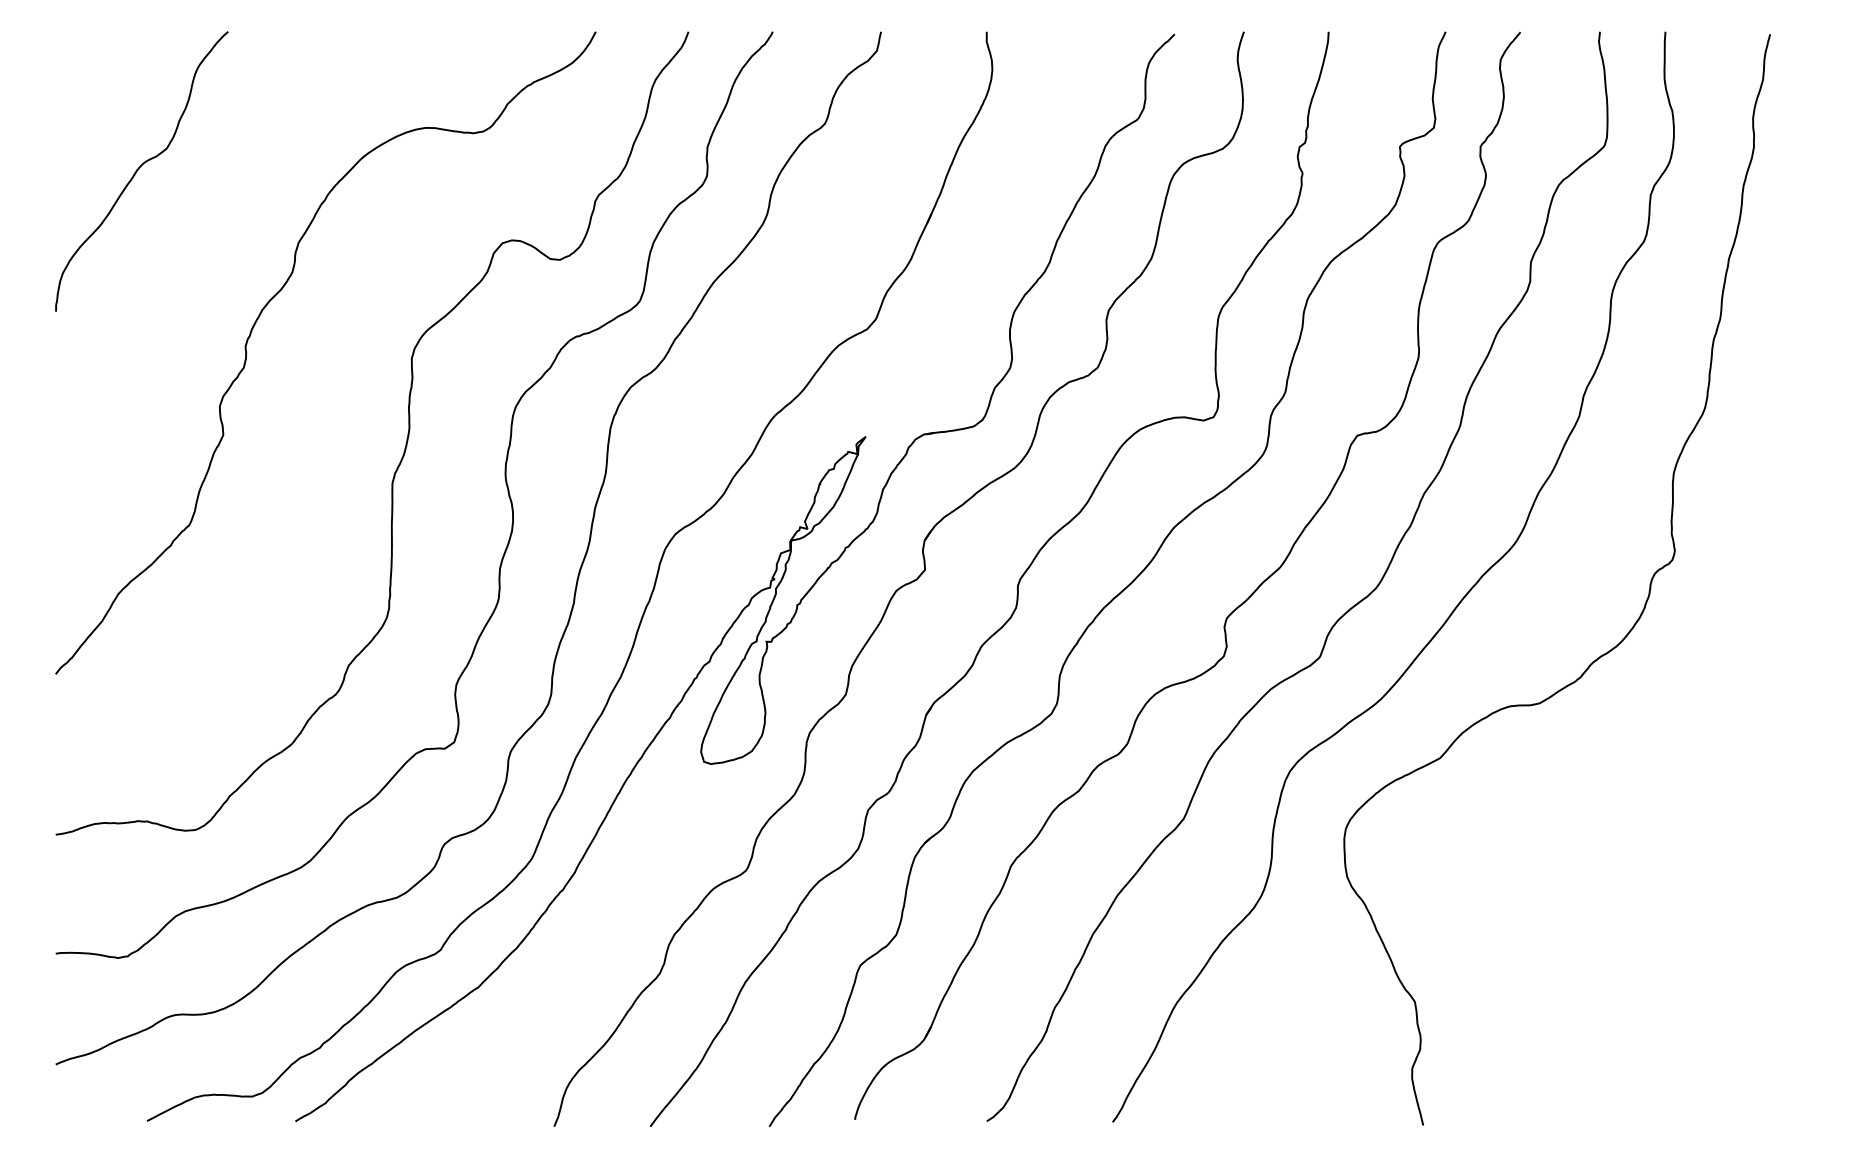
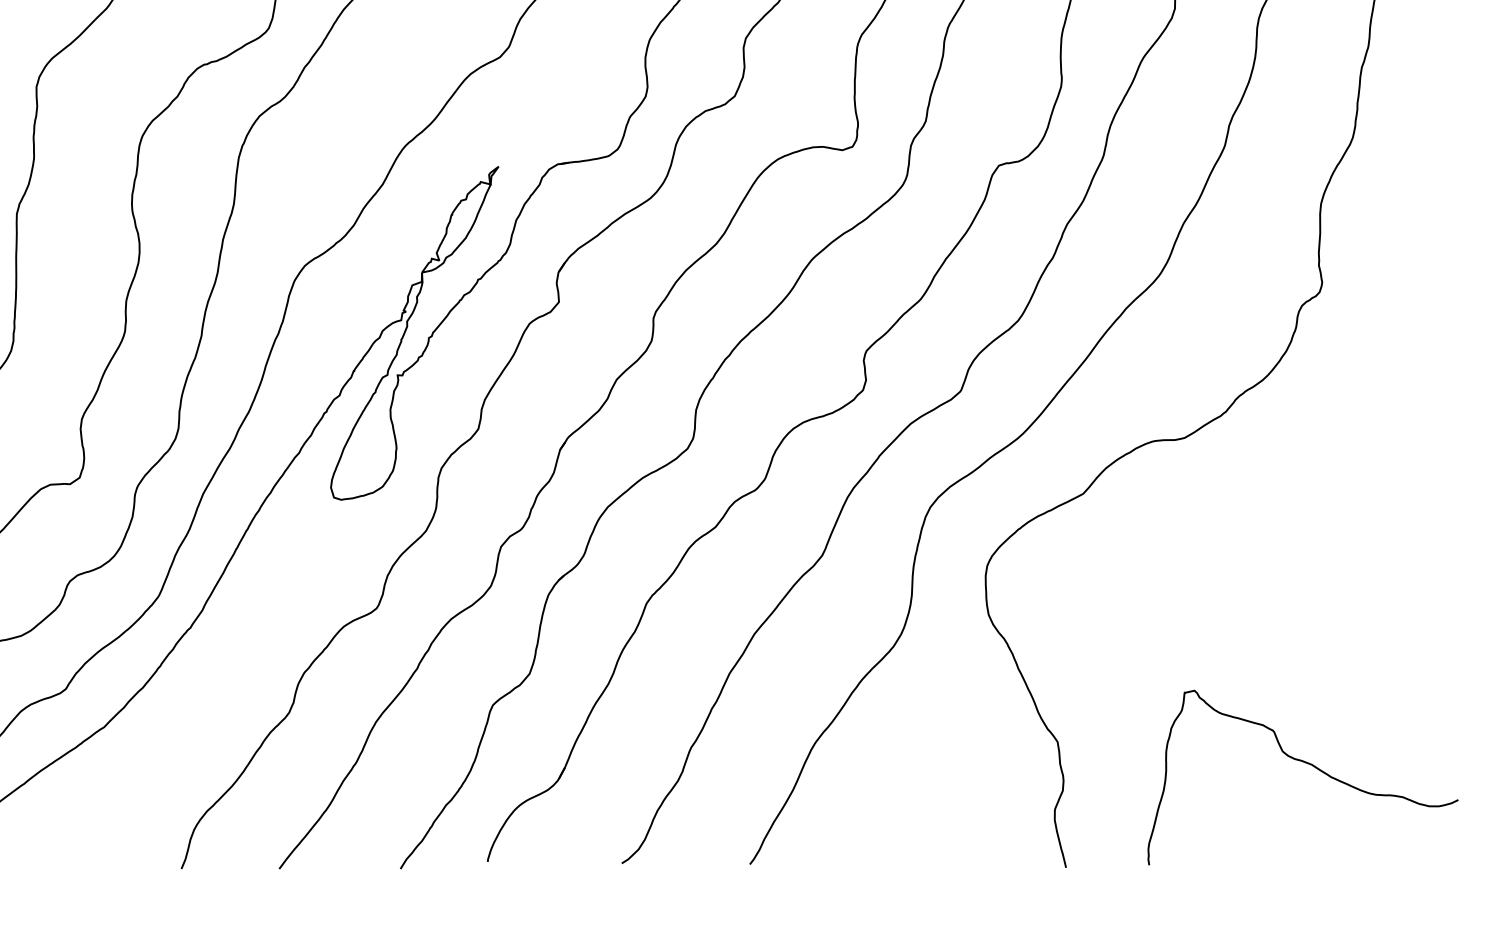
curve: (1661, 1024) -> (1308, 764), added

